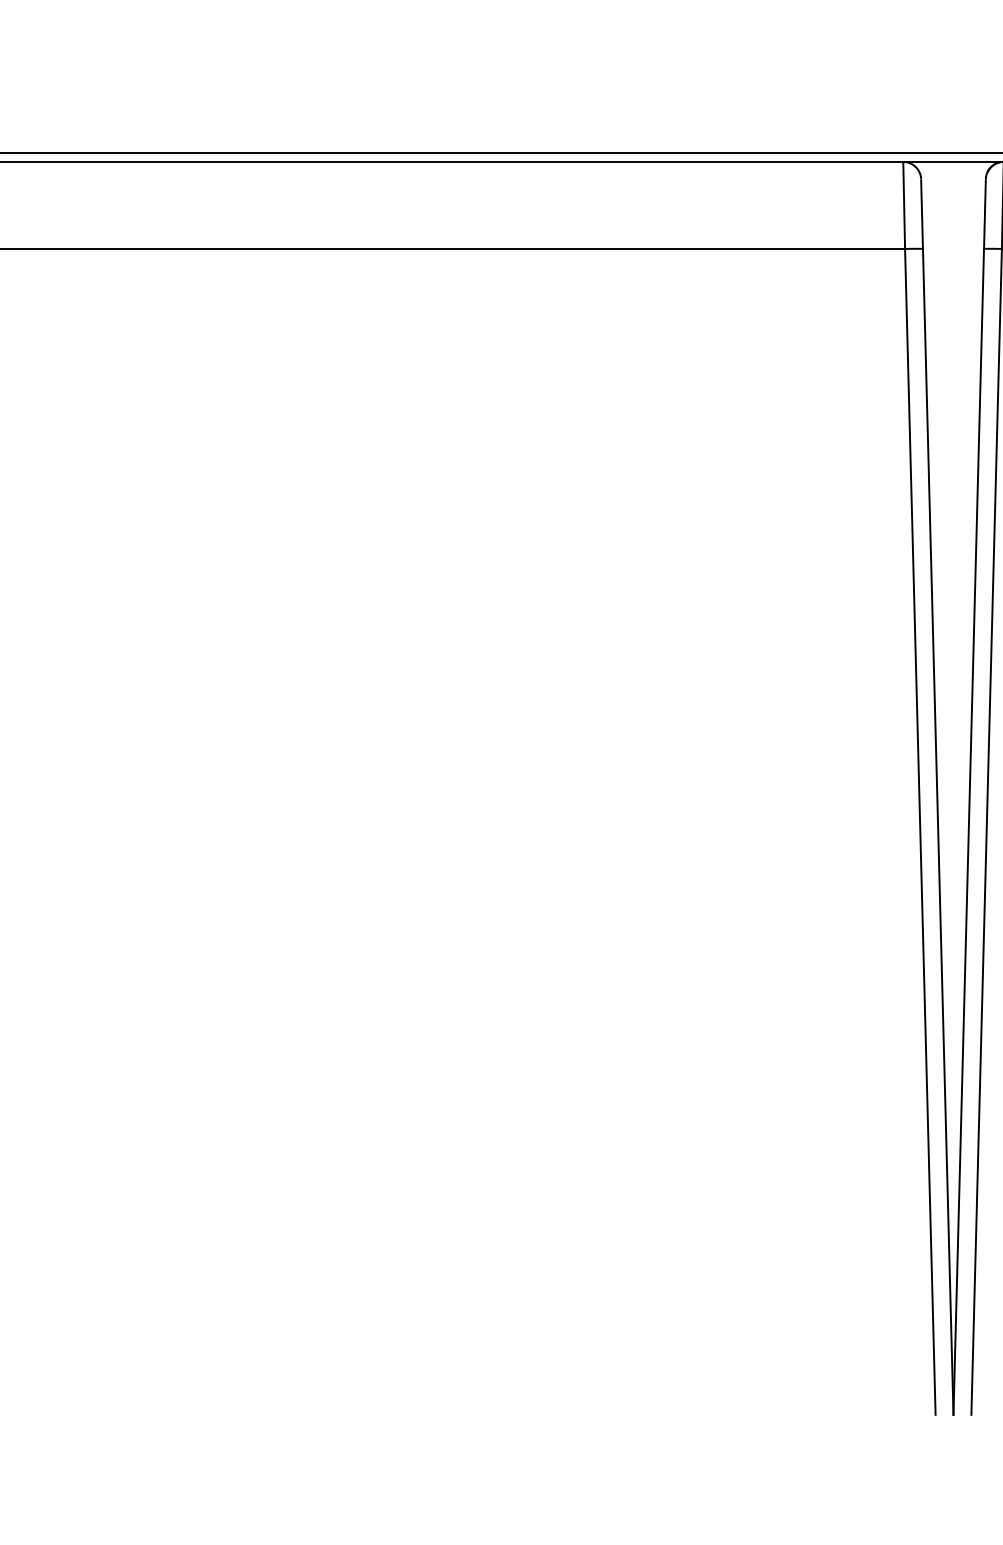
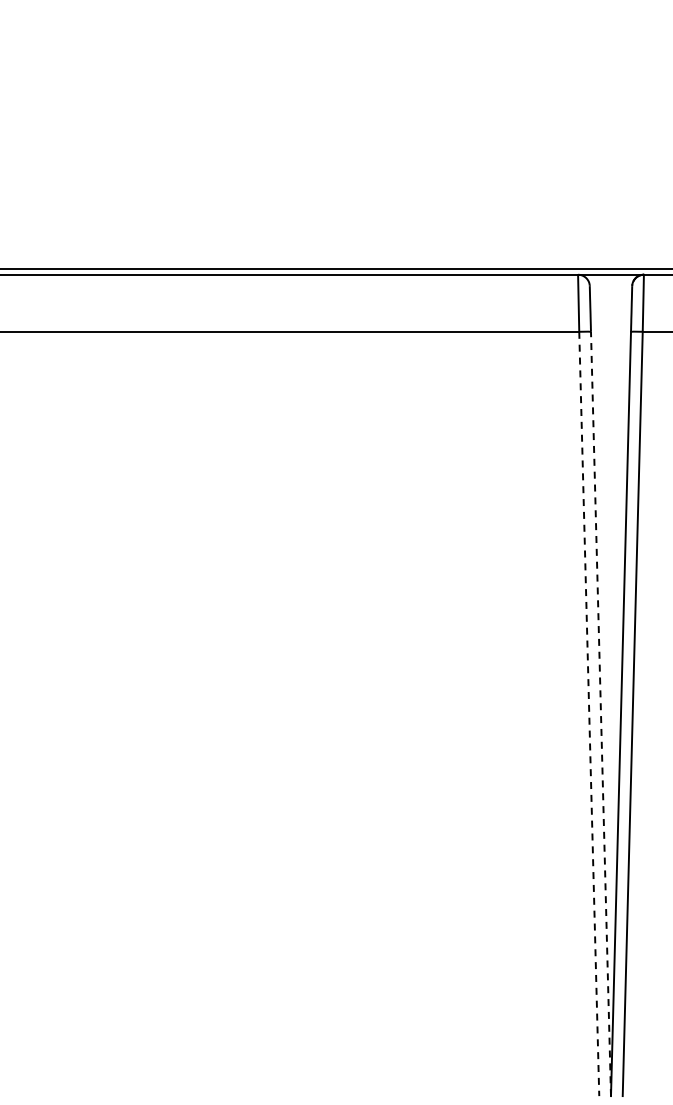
line: (937, 831) -> (600, 713), solid -> dashed
line: (920, 832) -> (589, 714), solid -> dashed

